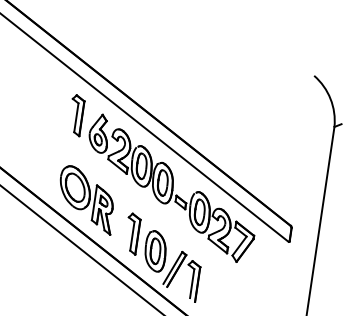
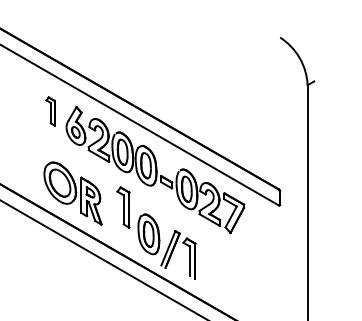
part: (76, 115) -> (50, 111), size x0.7
part: (132, 233) -> (123, 207), moved

